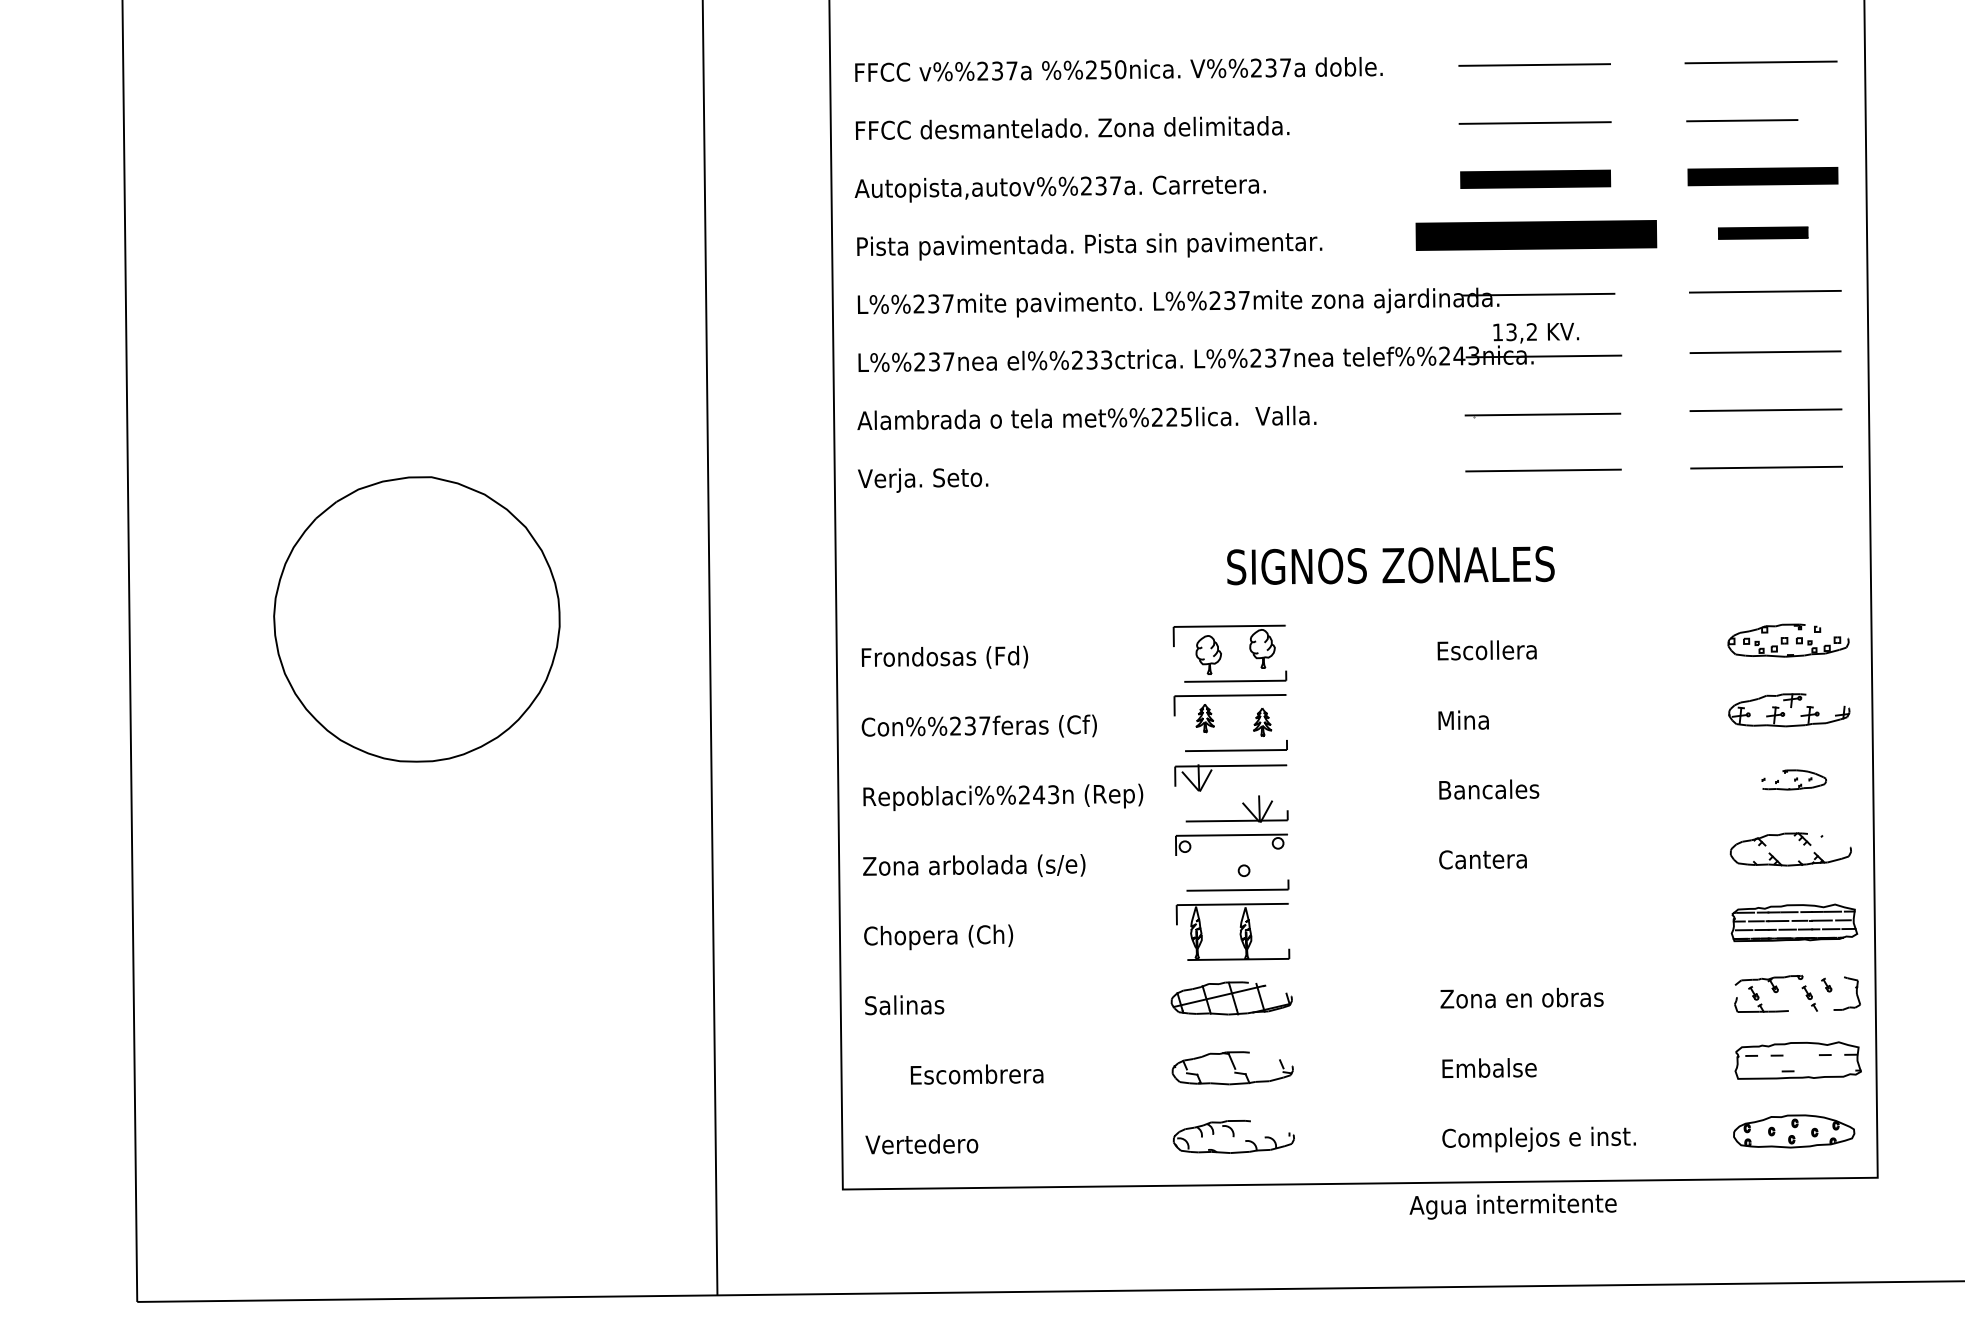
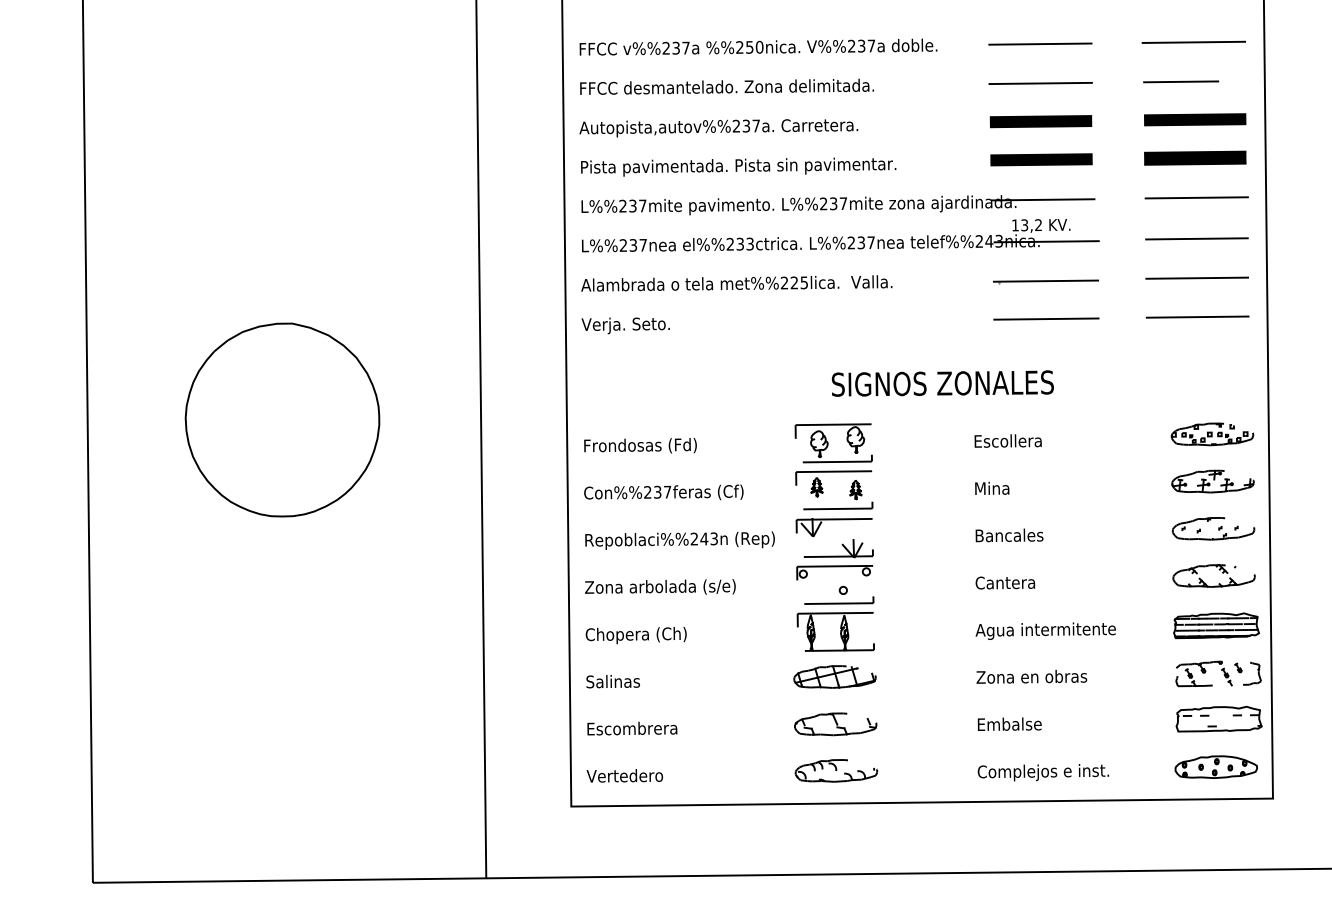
part: (1763, 232) -> (1195, 157), size x1.67
part: (1536, 235) -> (1041, 159), size x0.62
part: (1790, 779) -> (1213, 528), size x1.67
text: (977, 1074) -> (632, 728), moved
text: (1512, 1205) -> (1045, 630), moved

